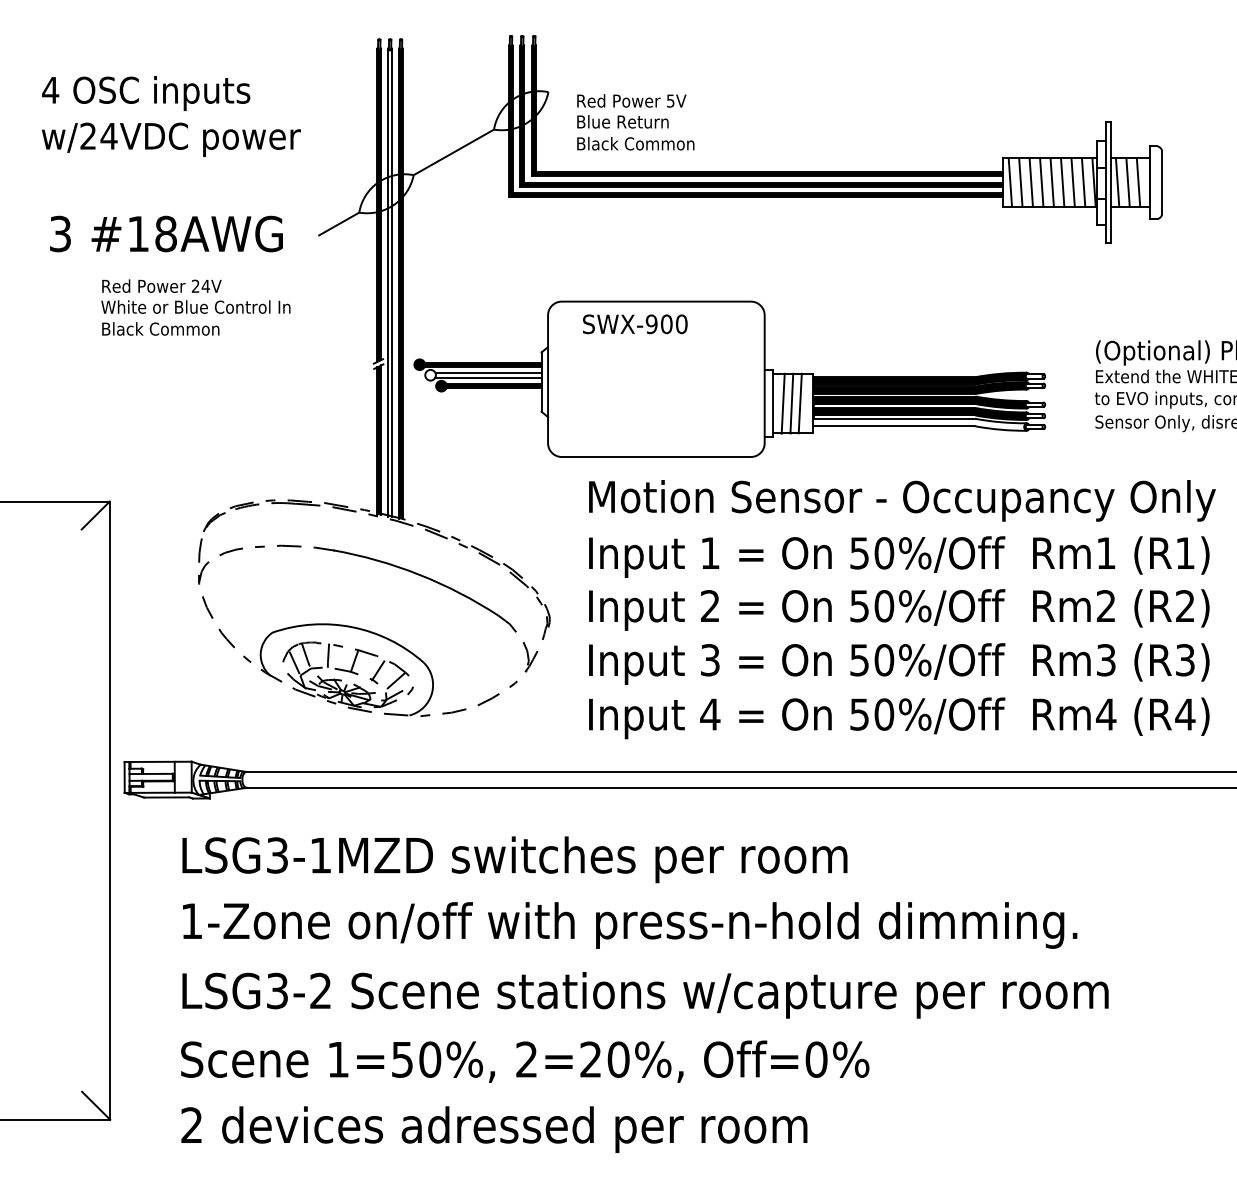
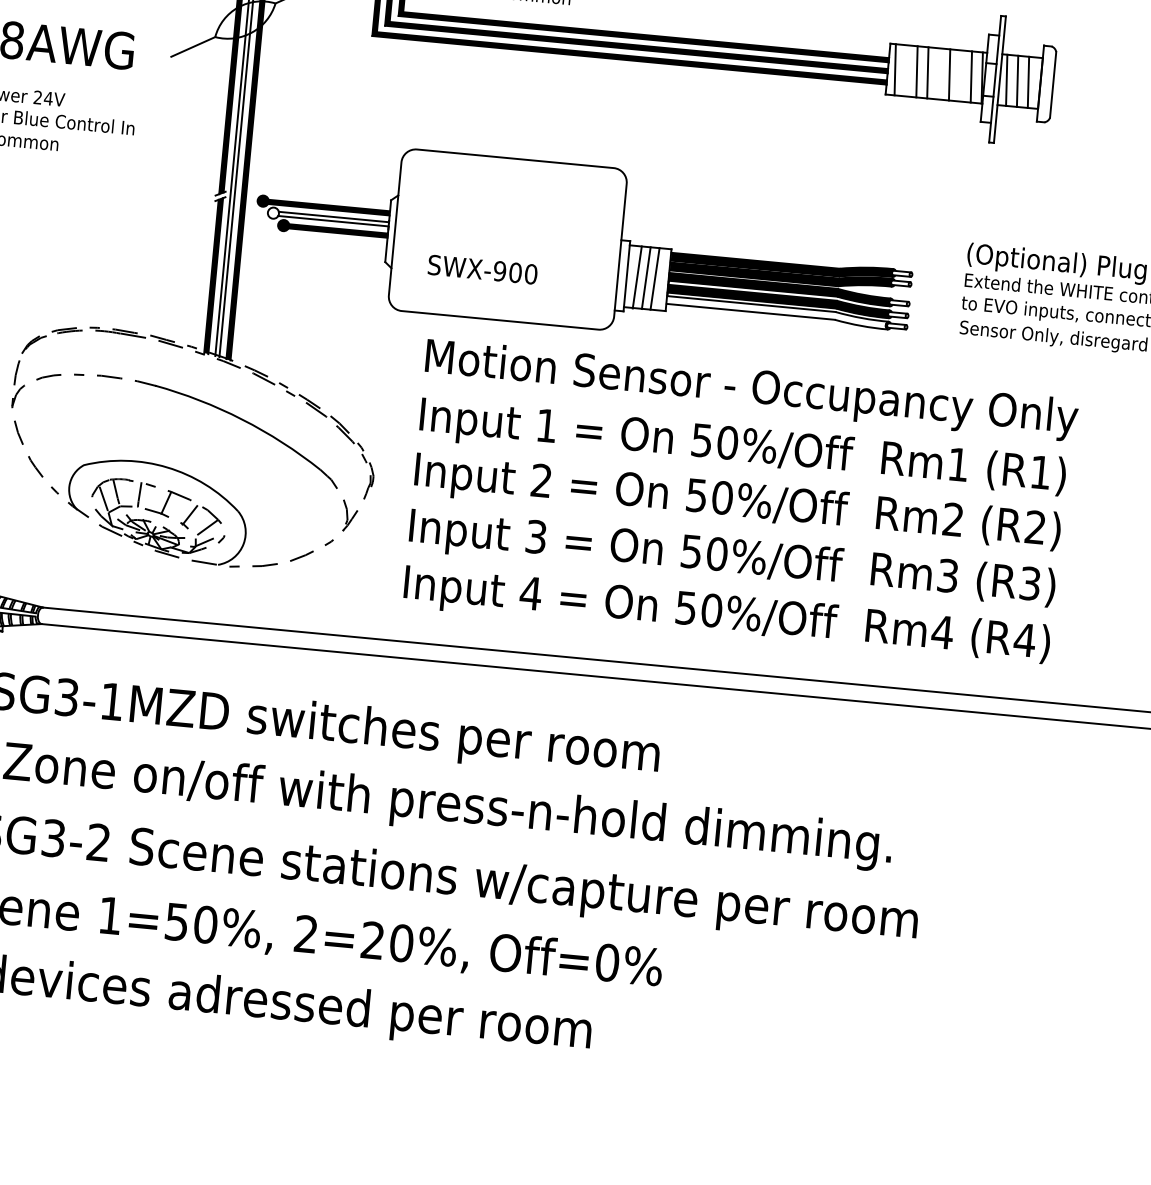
line: (1020, 182) -> (905, 70), removed
line: (1051, 182) -> (937, 73), removed
line: (1072, 182) -> (959, 75), removed
text: (635, 324) -> (483, 269), moved

